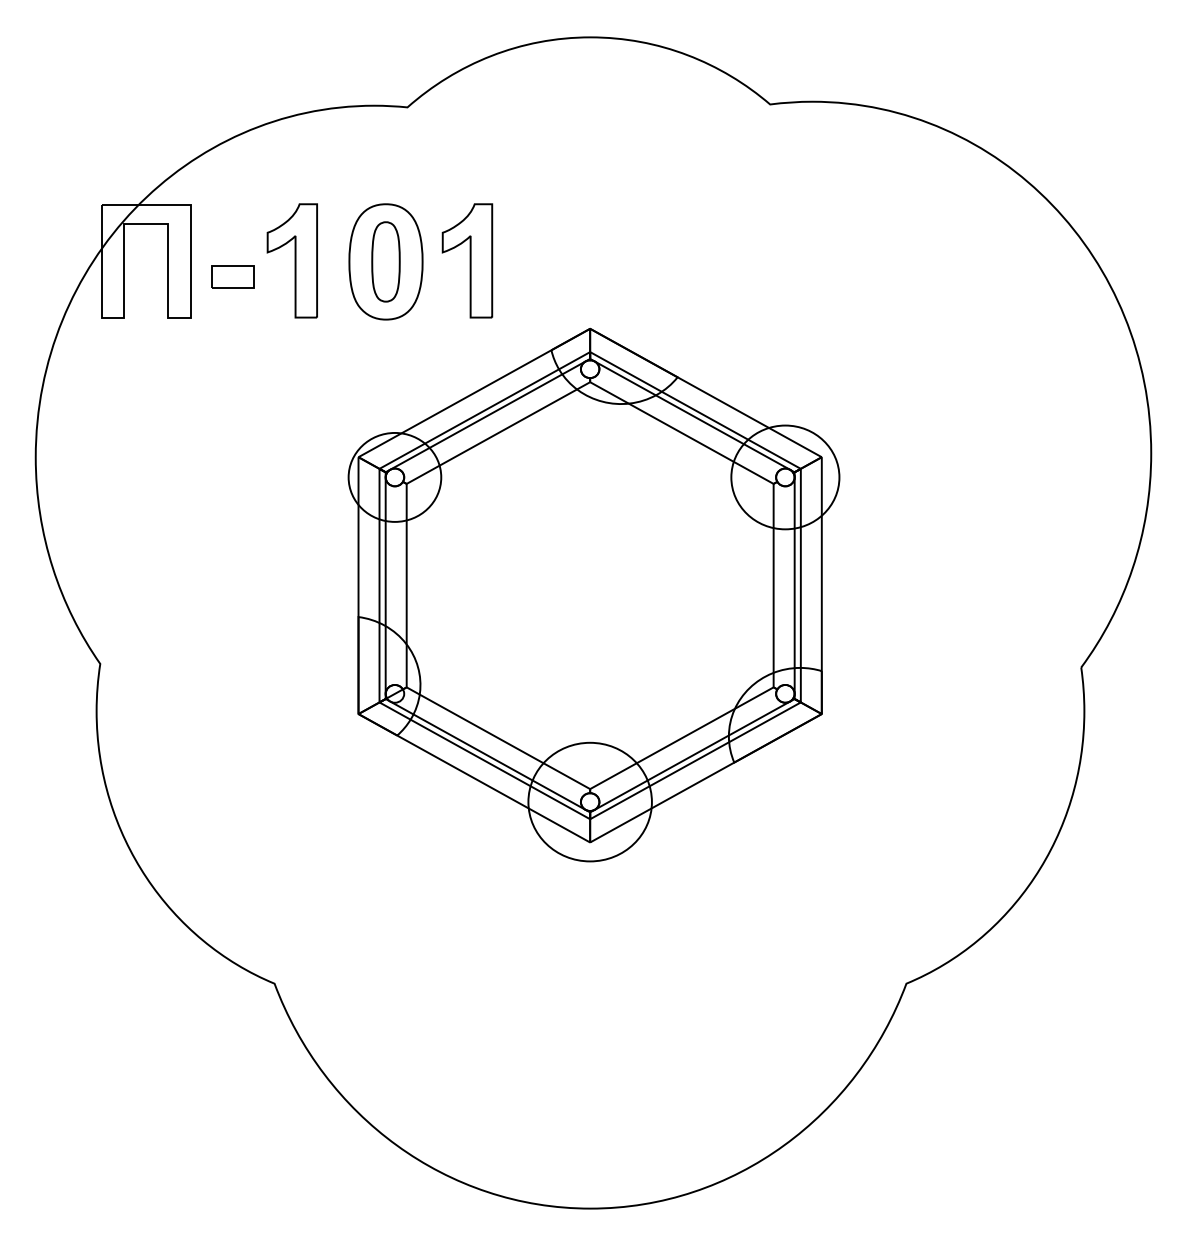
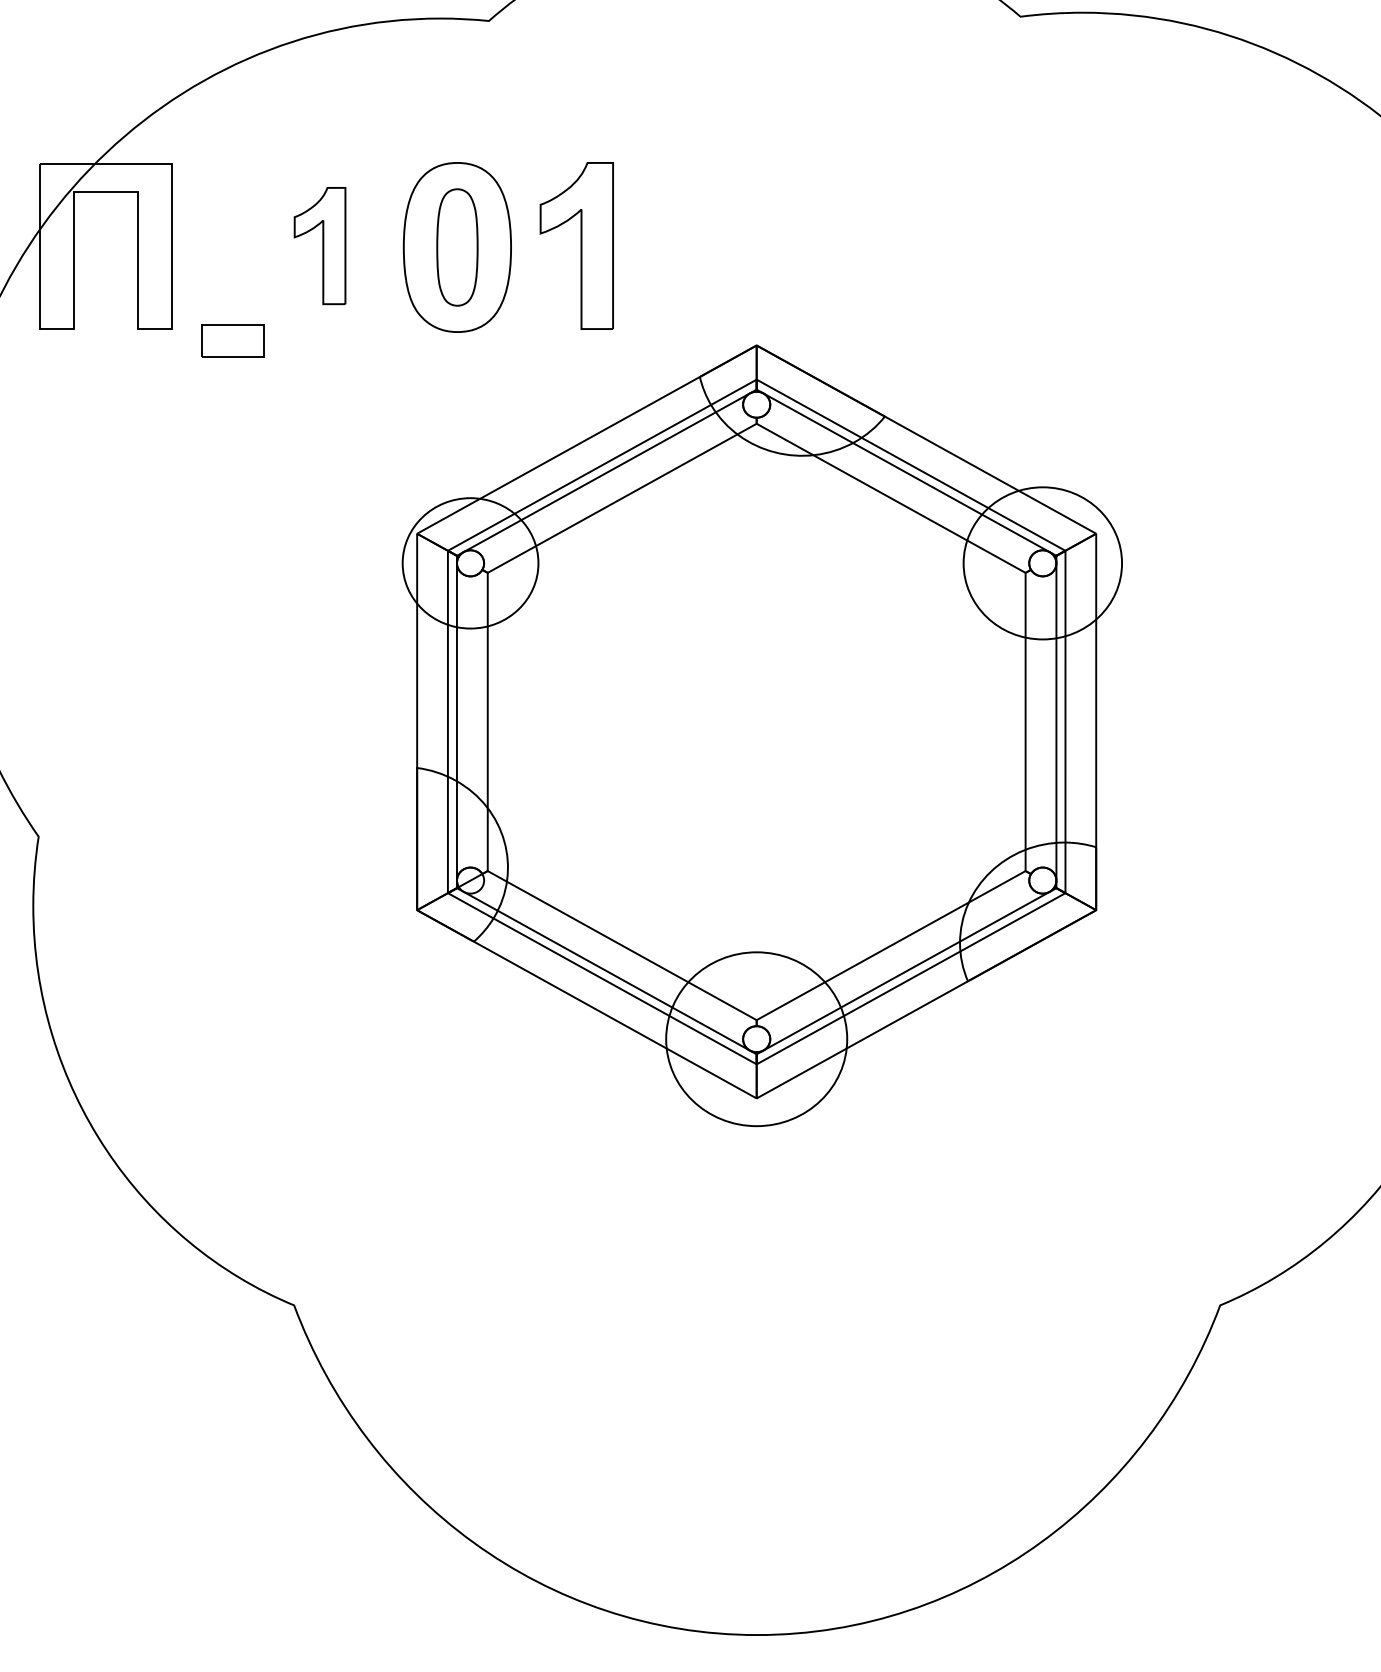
part: (291, 260) -> (318, 245), size x0.7
part: (232, 276) -> (232, 340), moved

